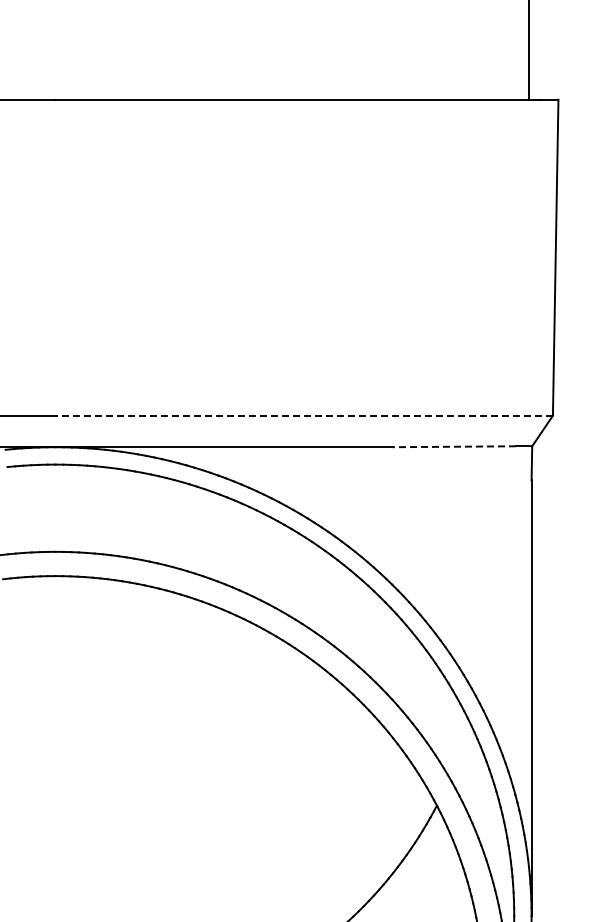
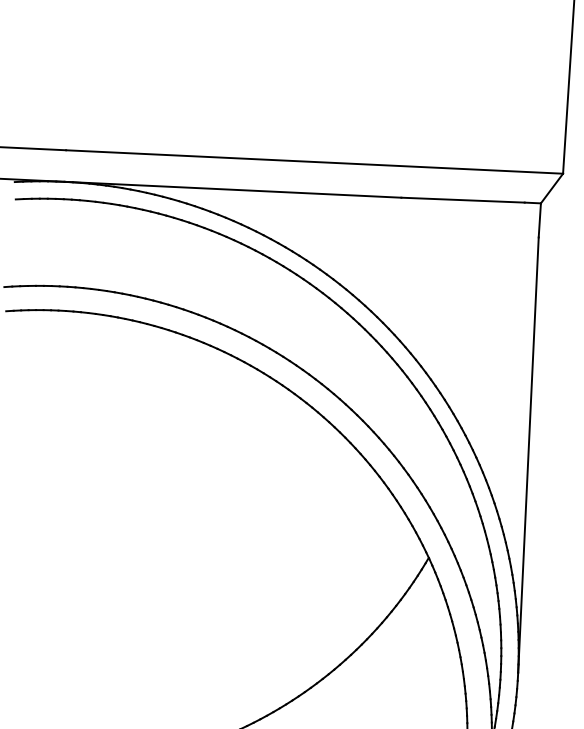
line: (304, 415) -> (314, 161), dashed -> solid
line: (454, 446) -> (463, 199), dashed -> solid

